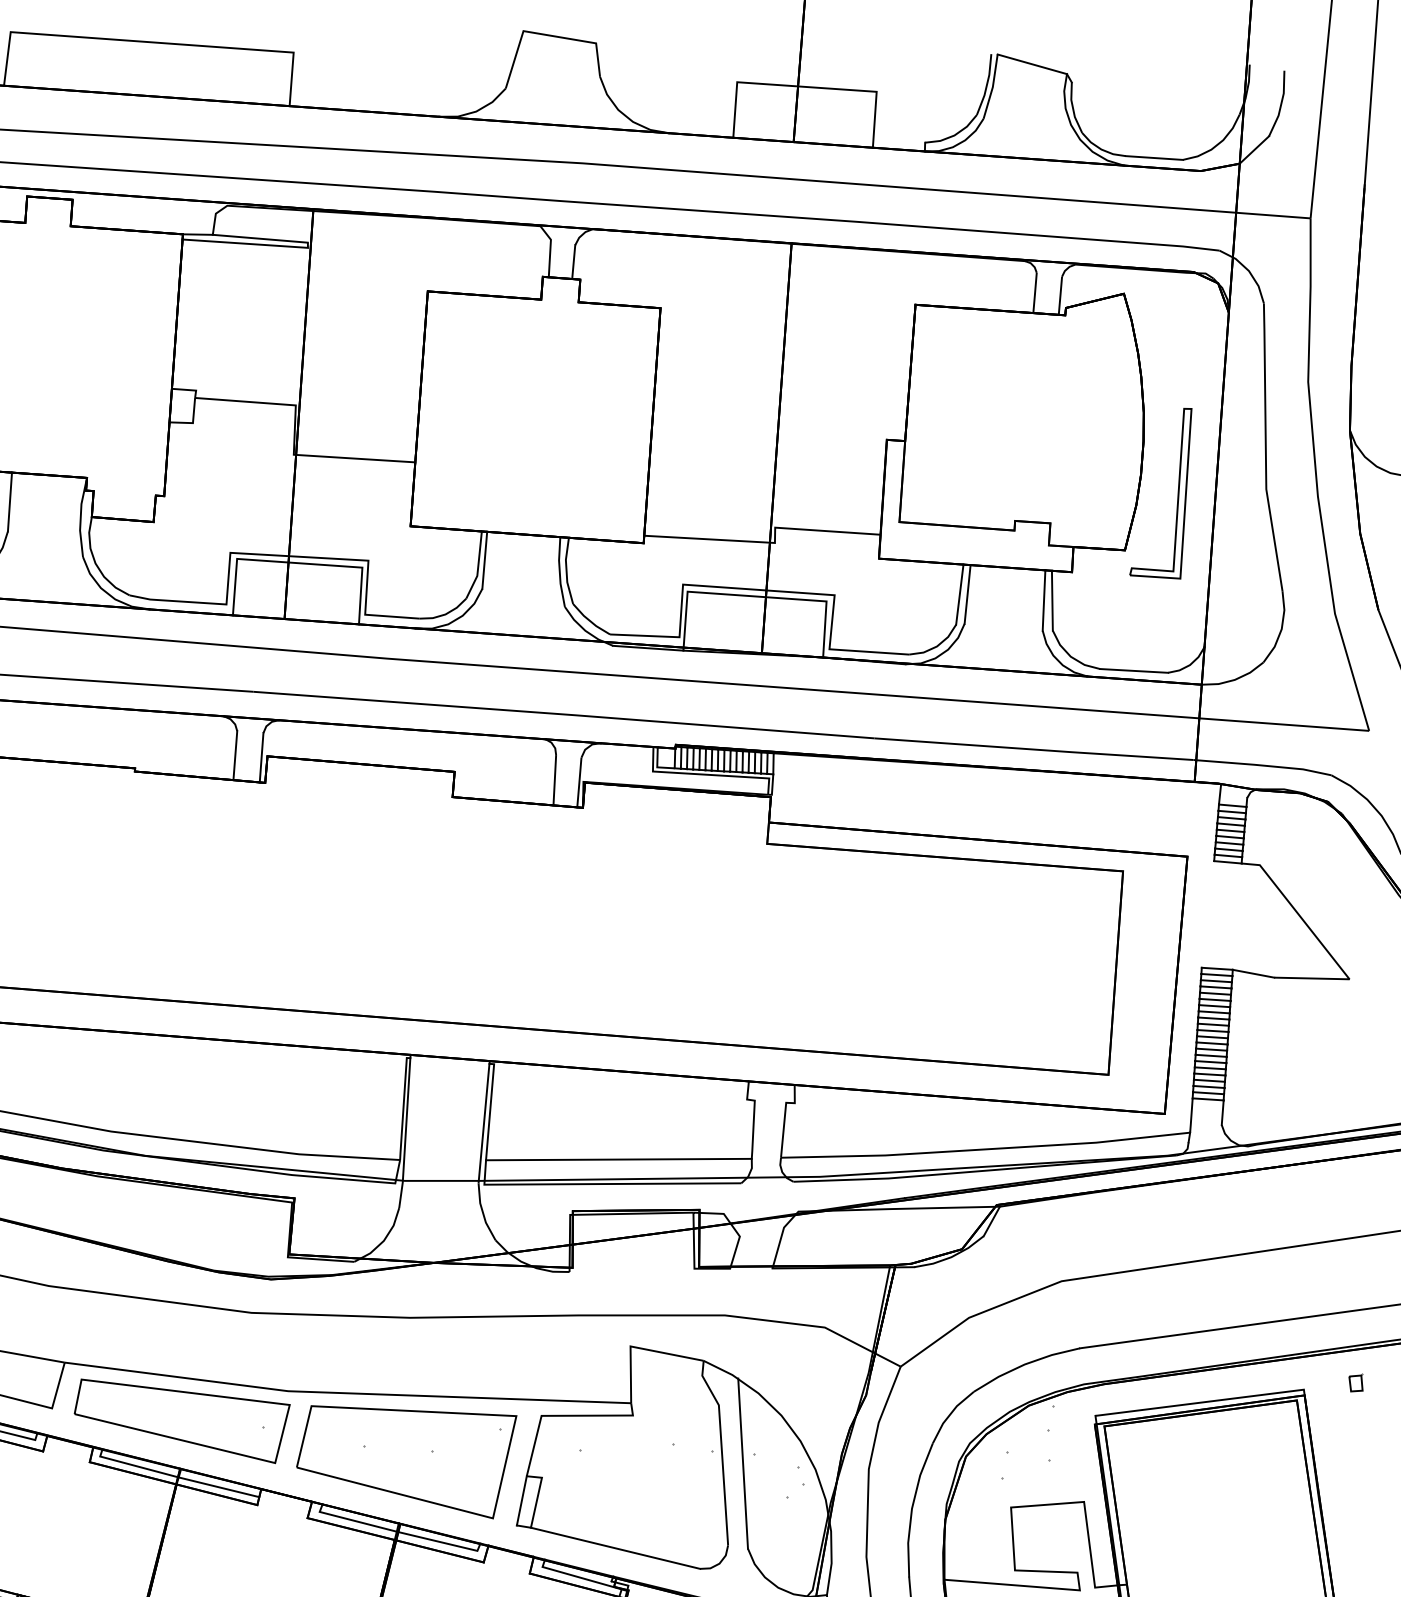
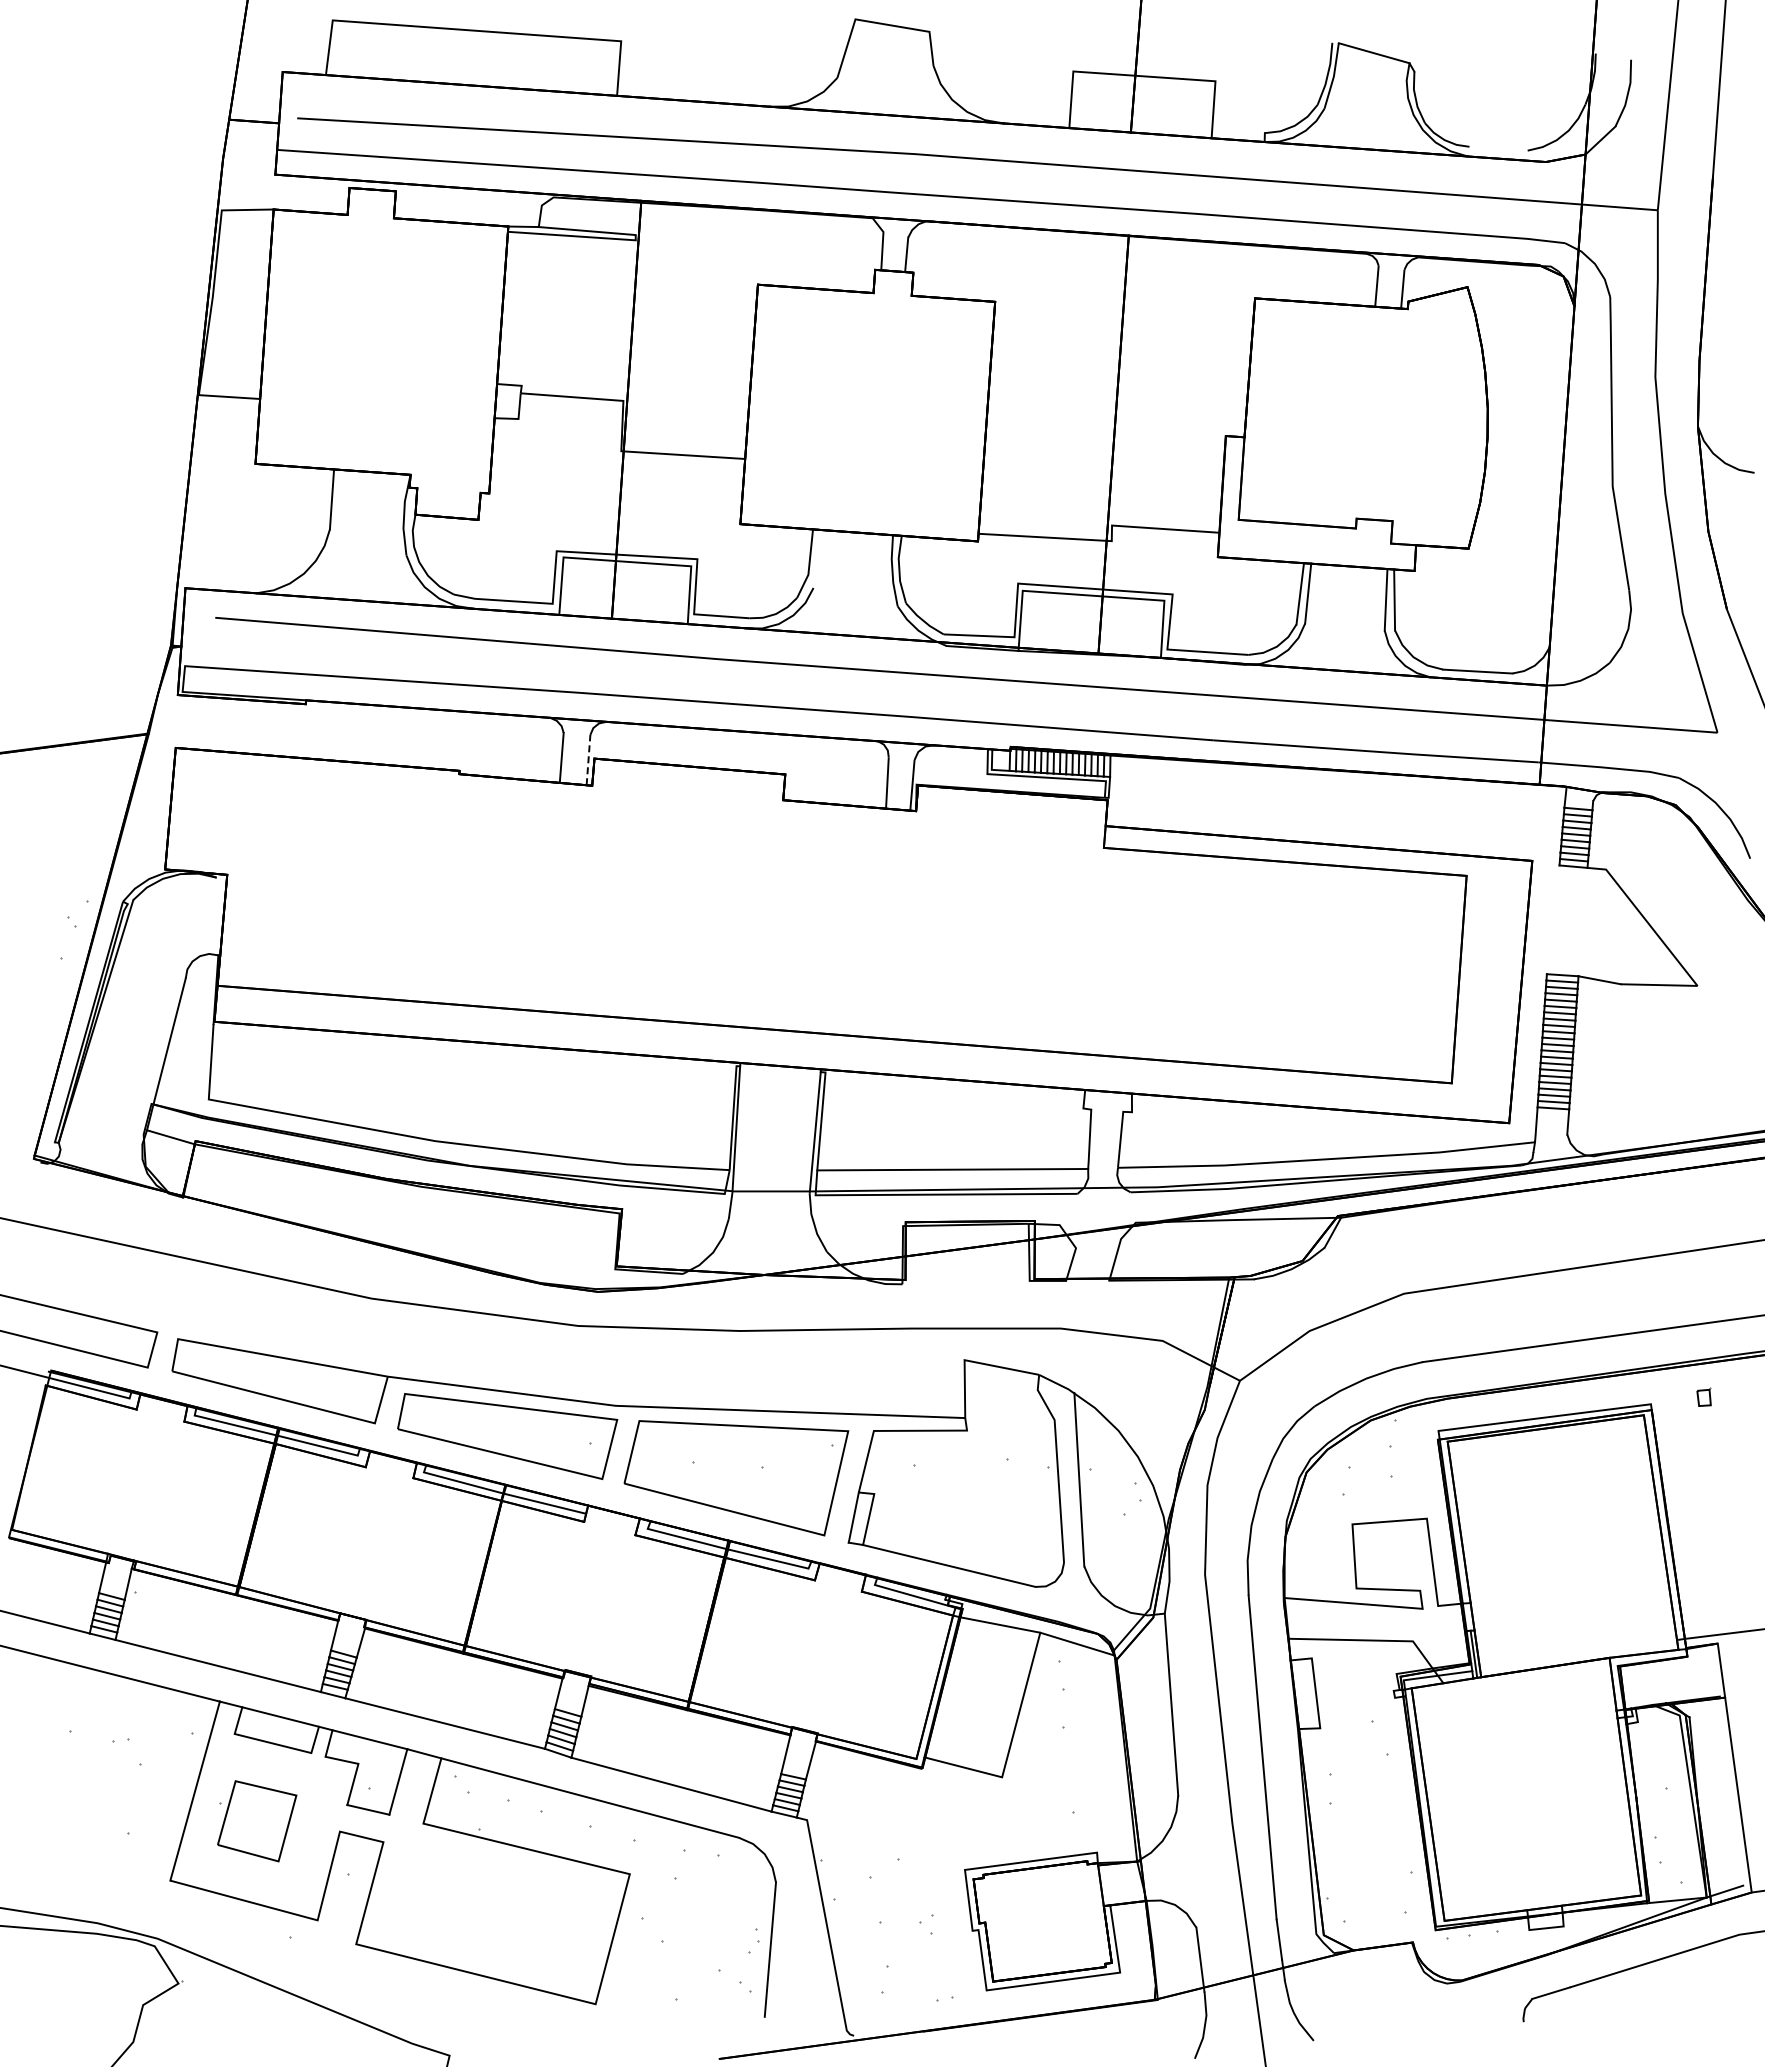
line: (1154, 157) -> (1498, 148), removed
part: (1177, 493) -> (1522, 490), removed
line: (484, 559) -> (815, 558), removed
line: (261, 757) -> (588, 759), solid -> dashed

